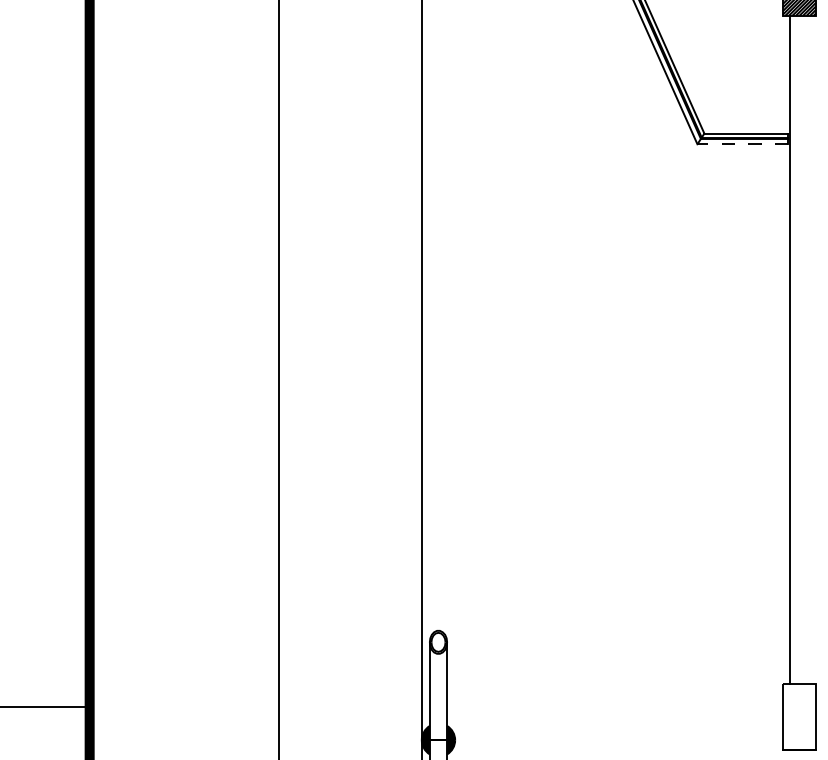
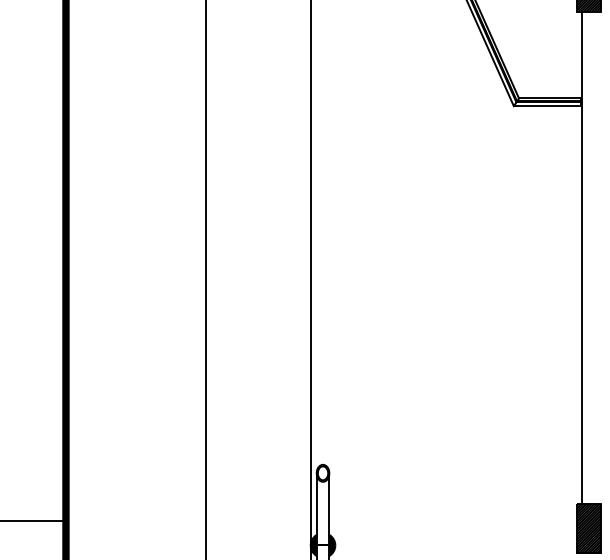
line: (741, 144) -> (546, 106), dashed -> solid
hatch: (798, 715) -> (588, 527), added

